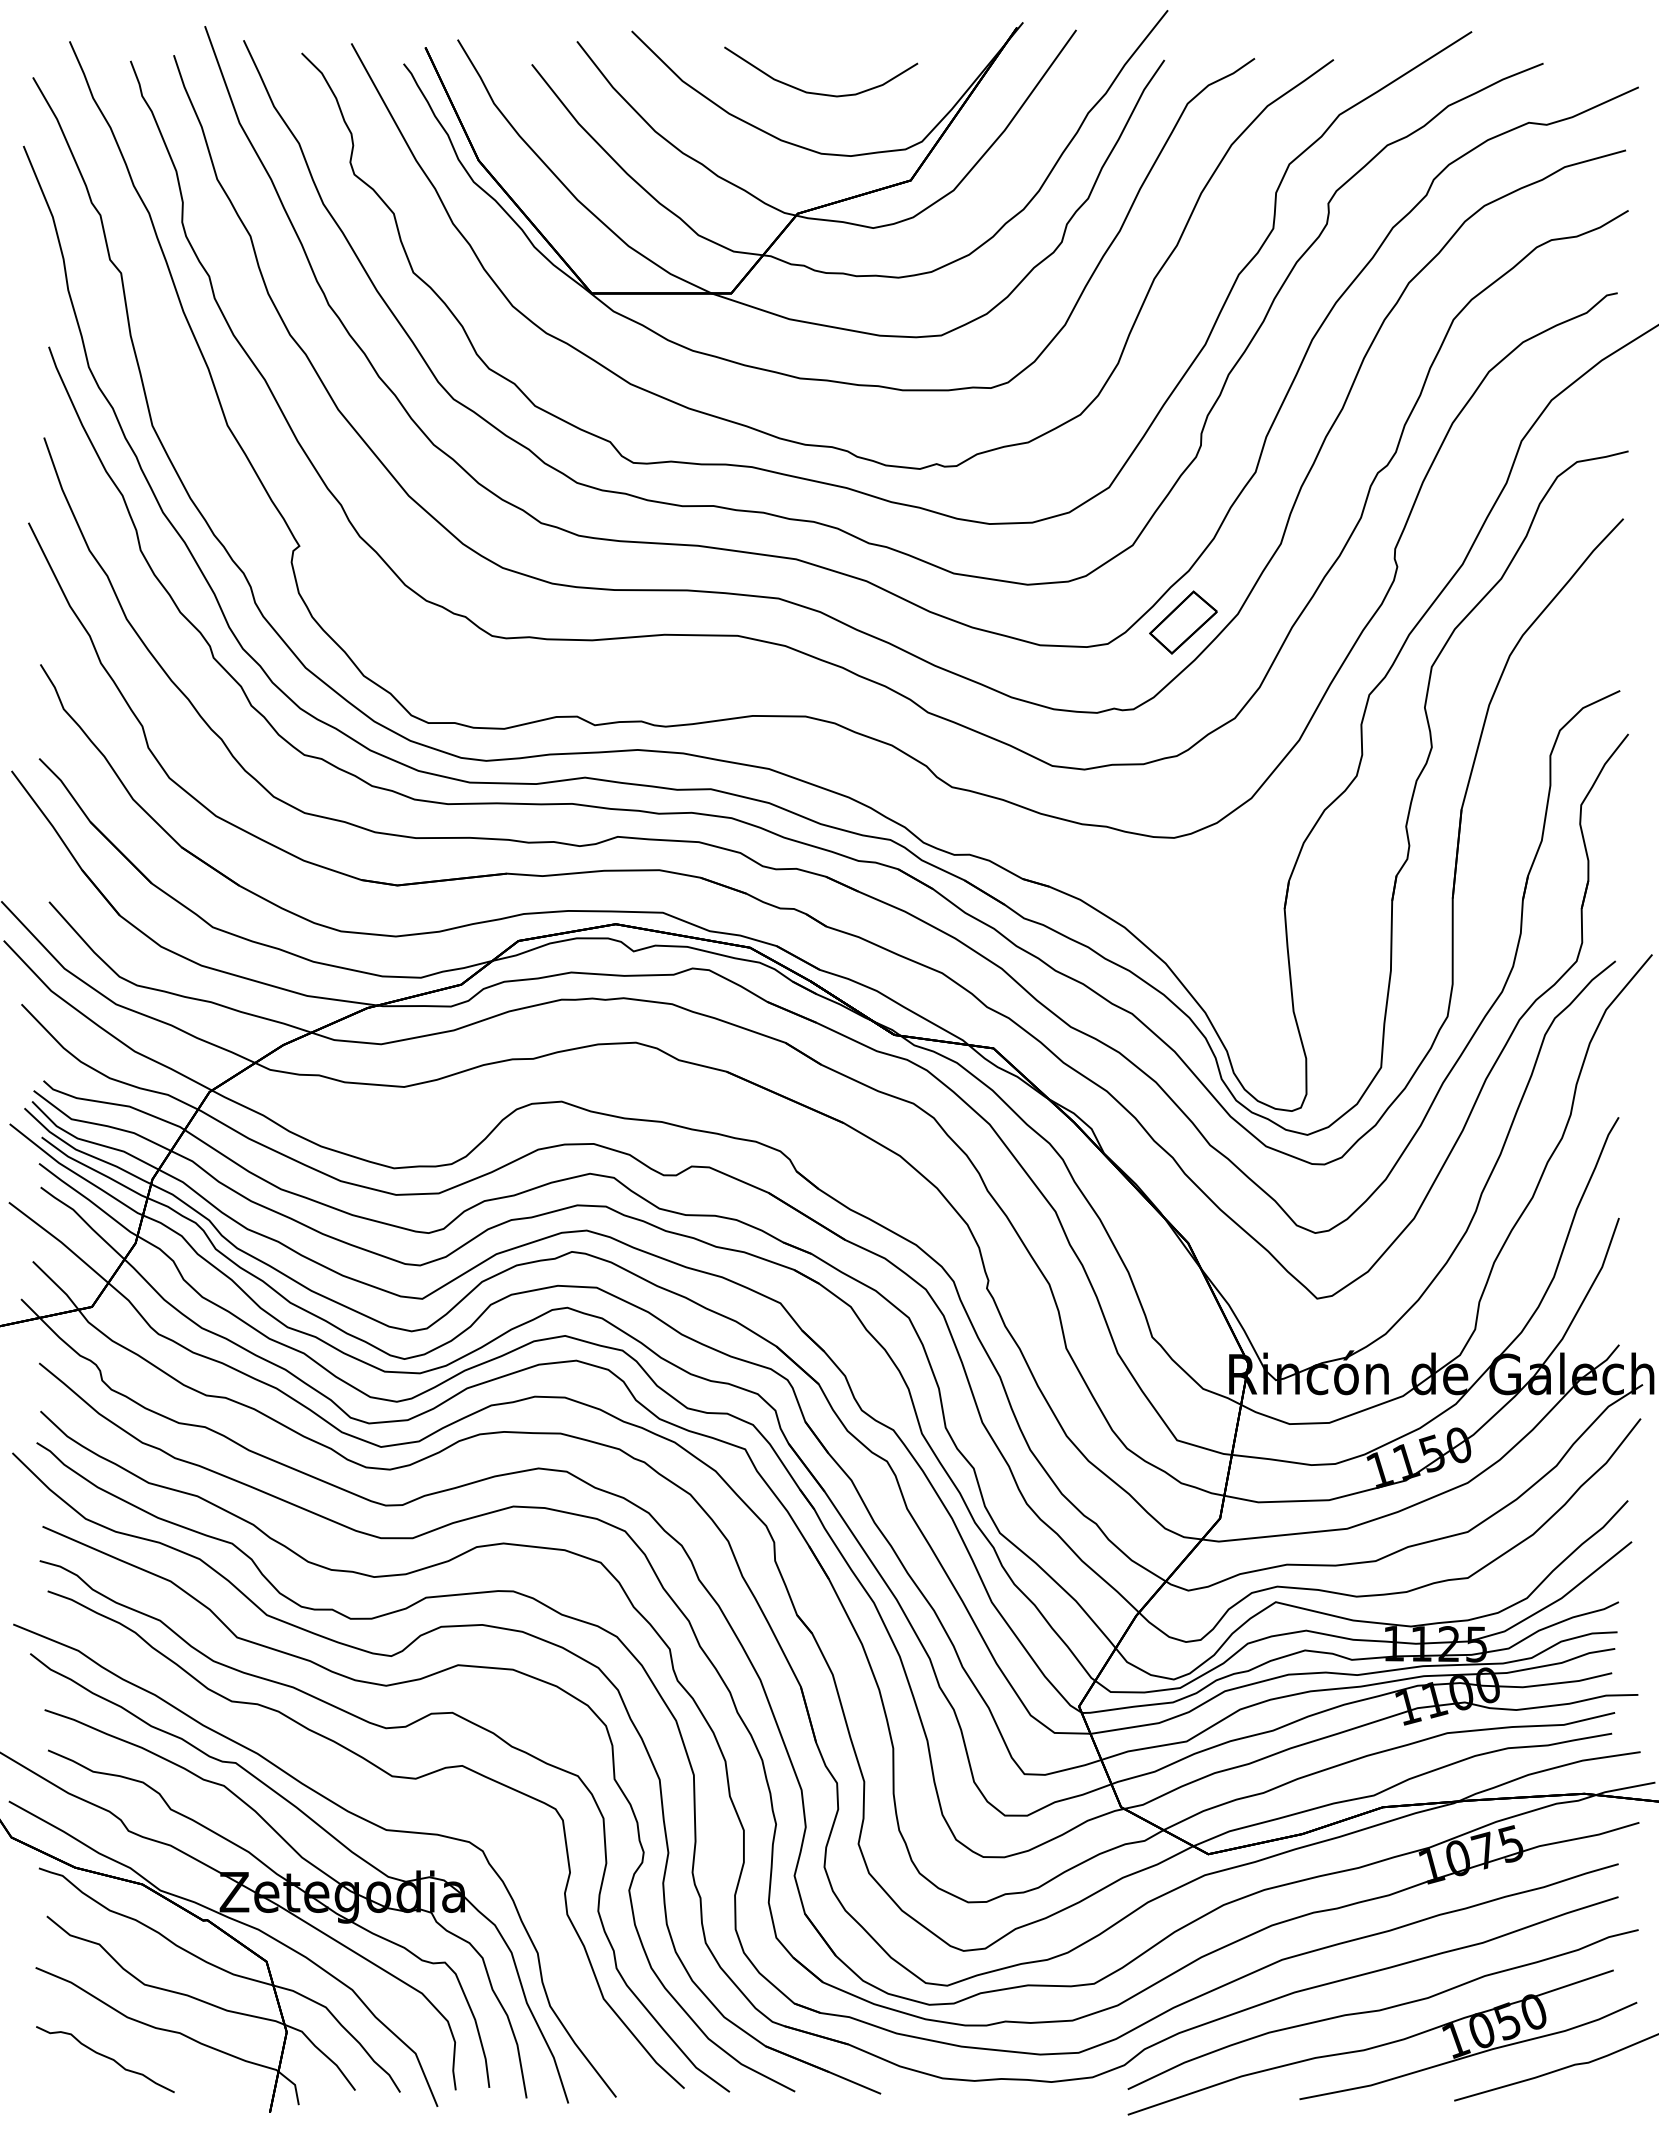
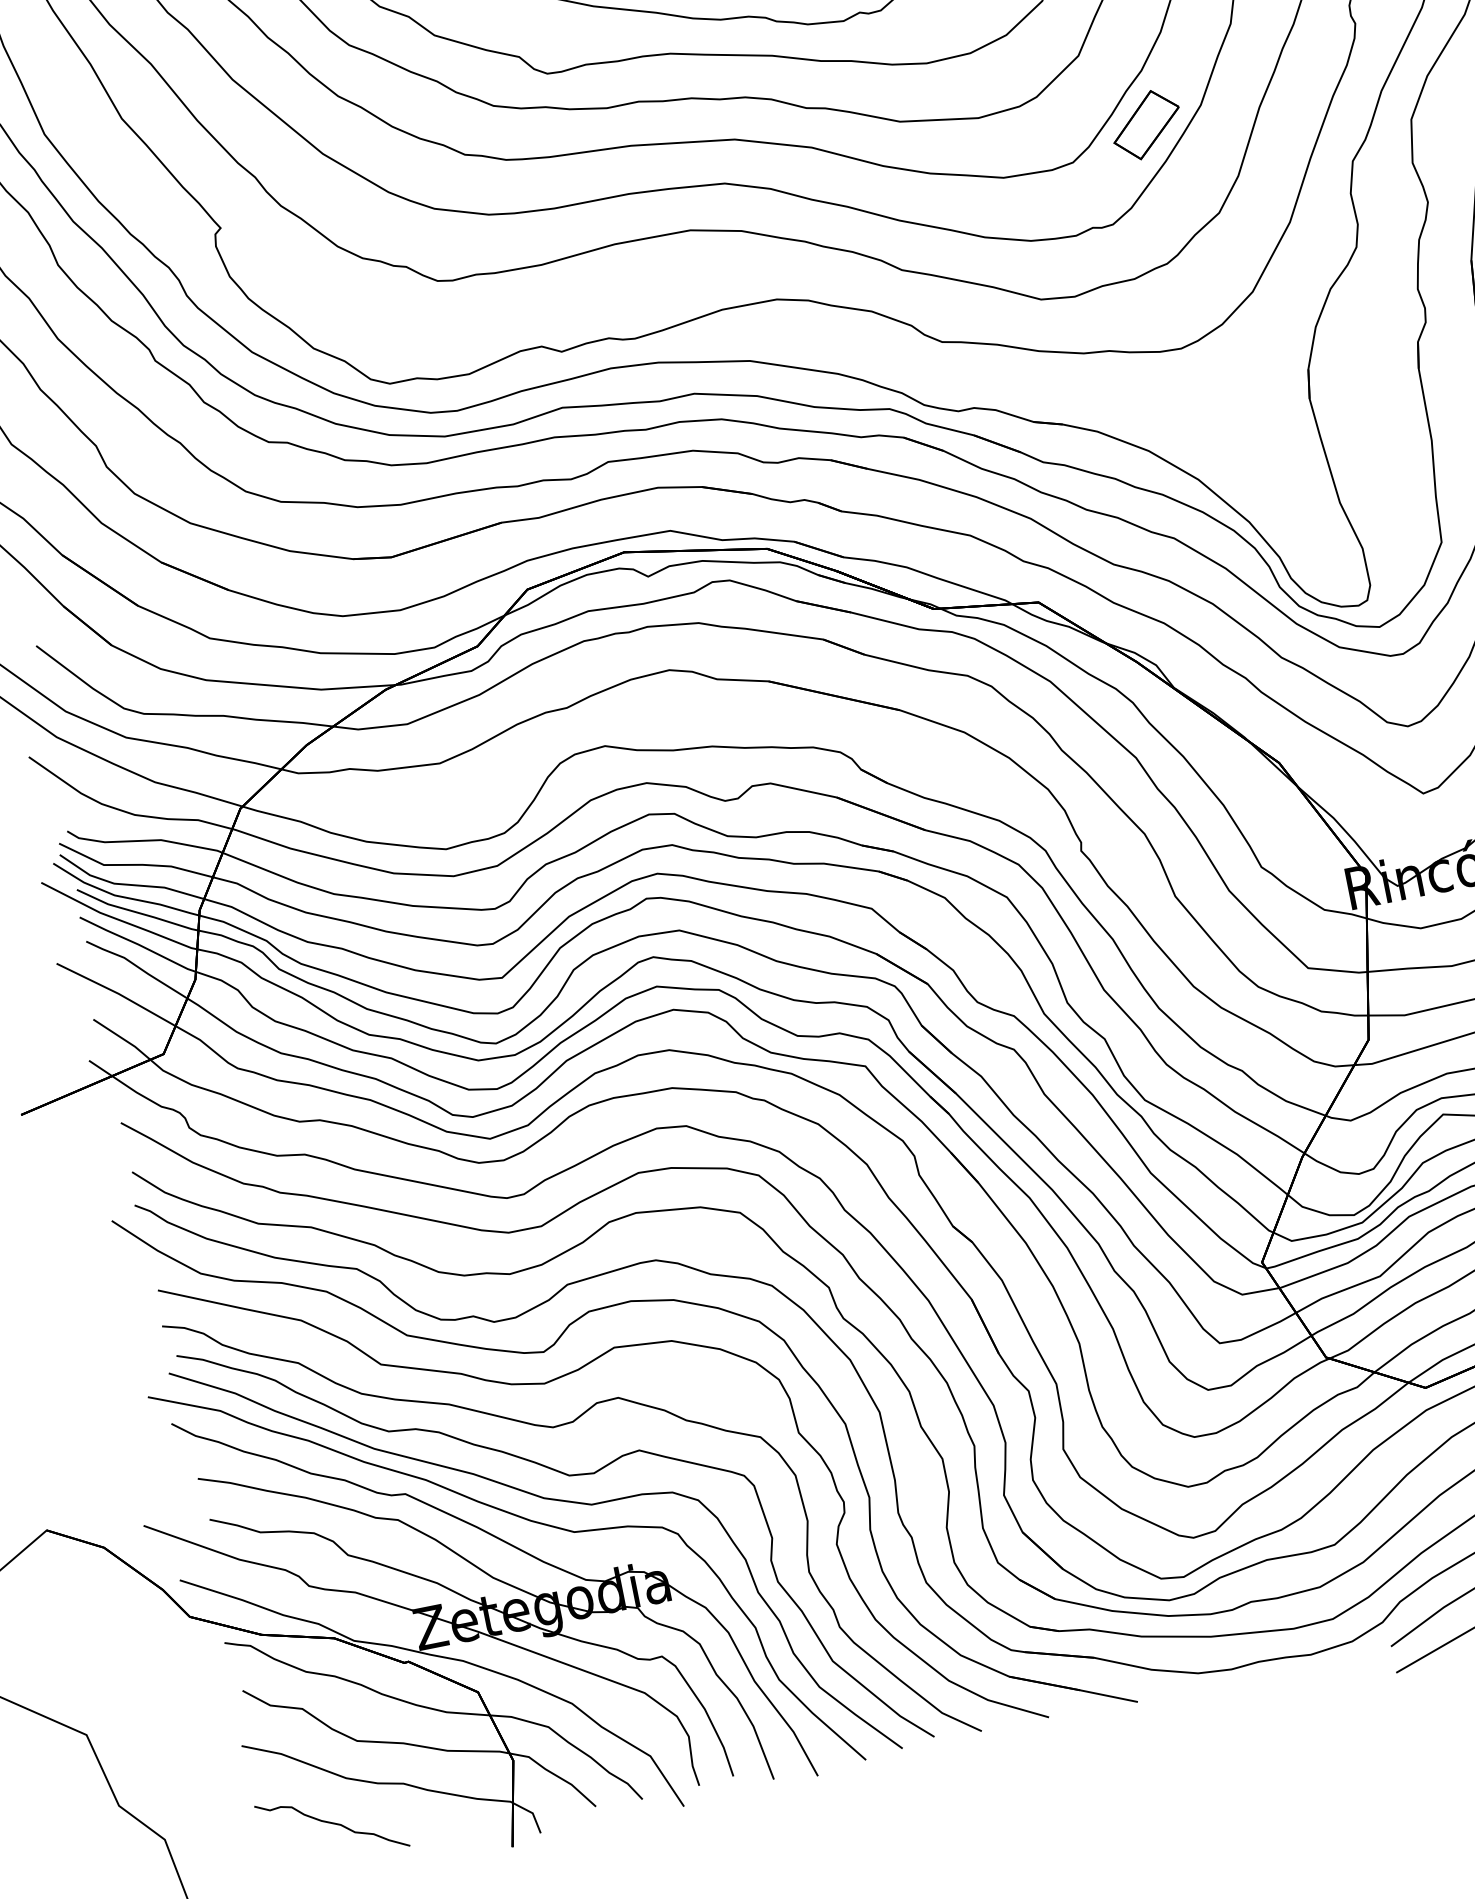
curve: (365, 1794) -> (545, 1499), added

